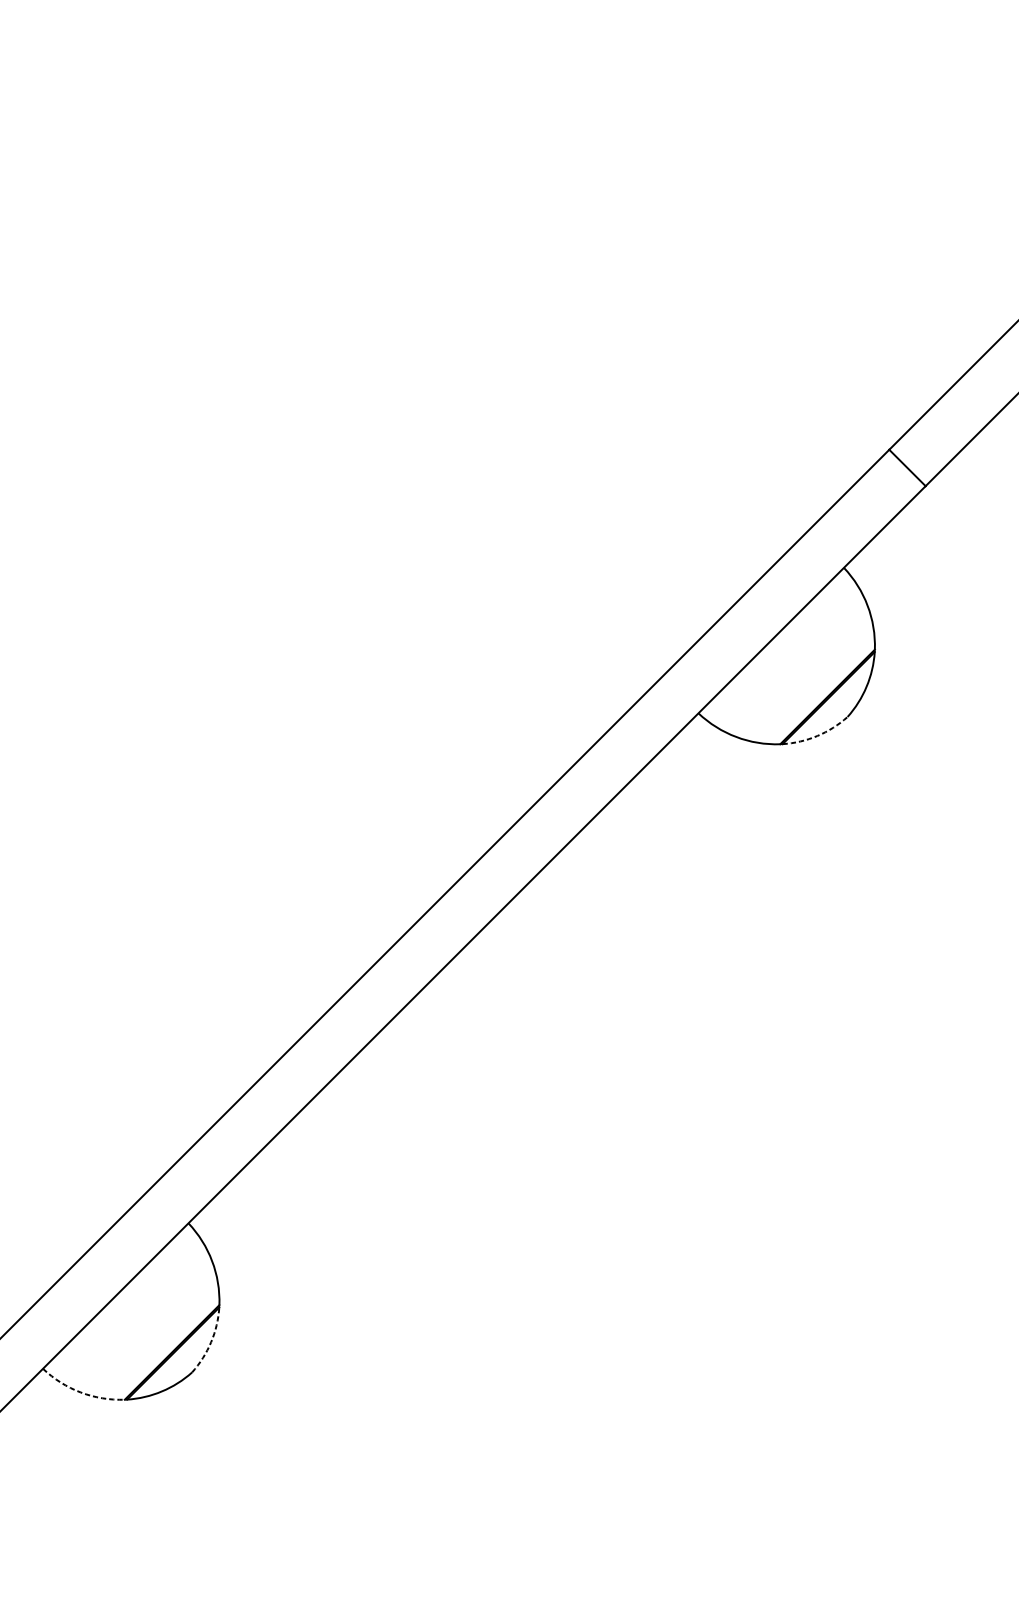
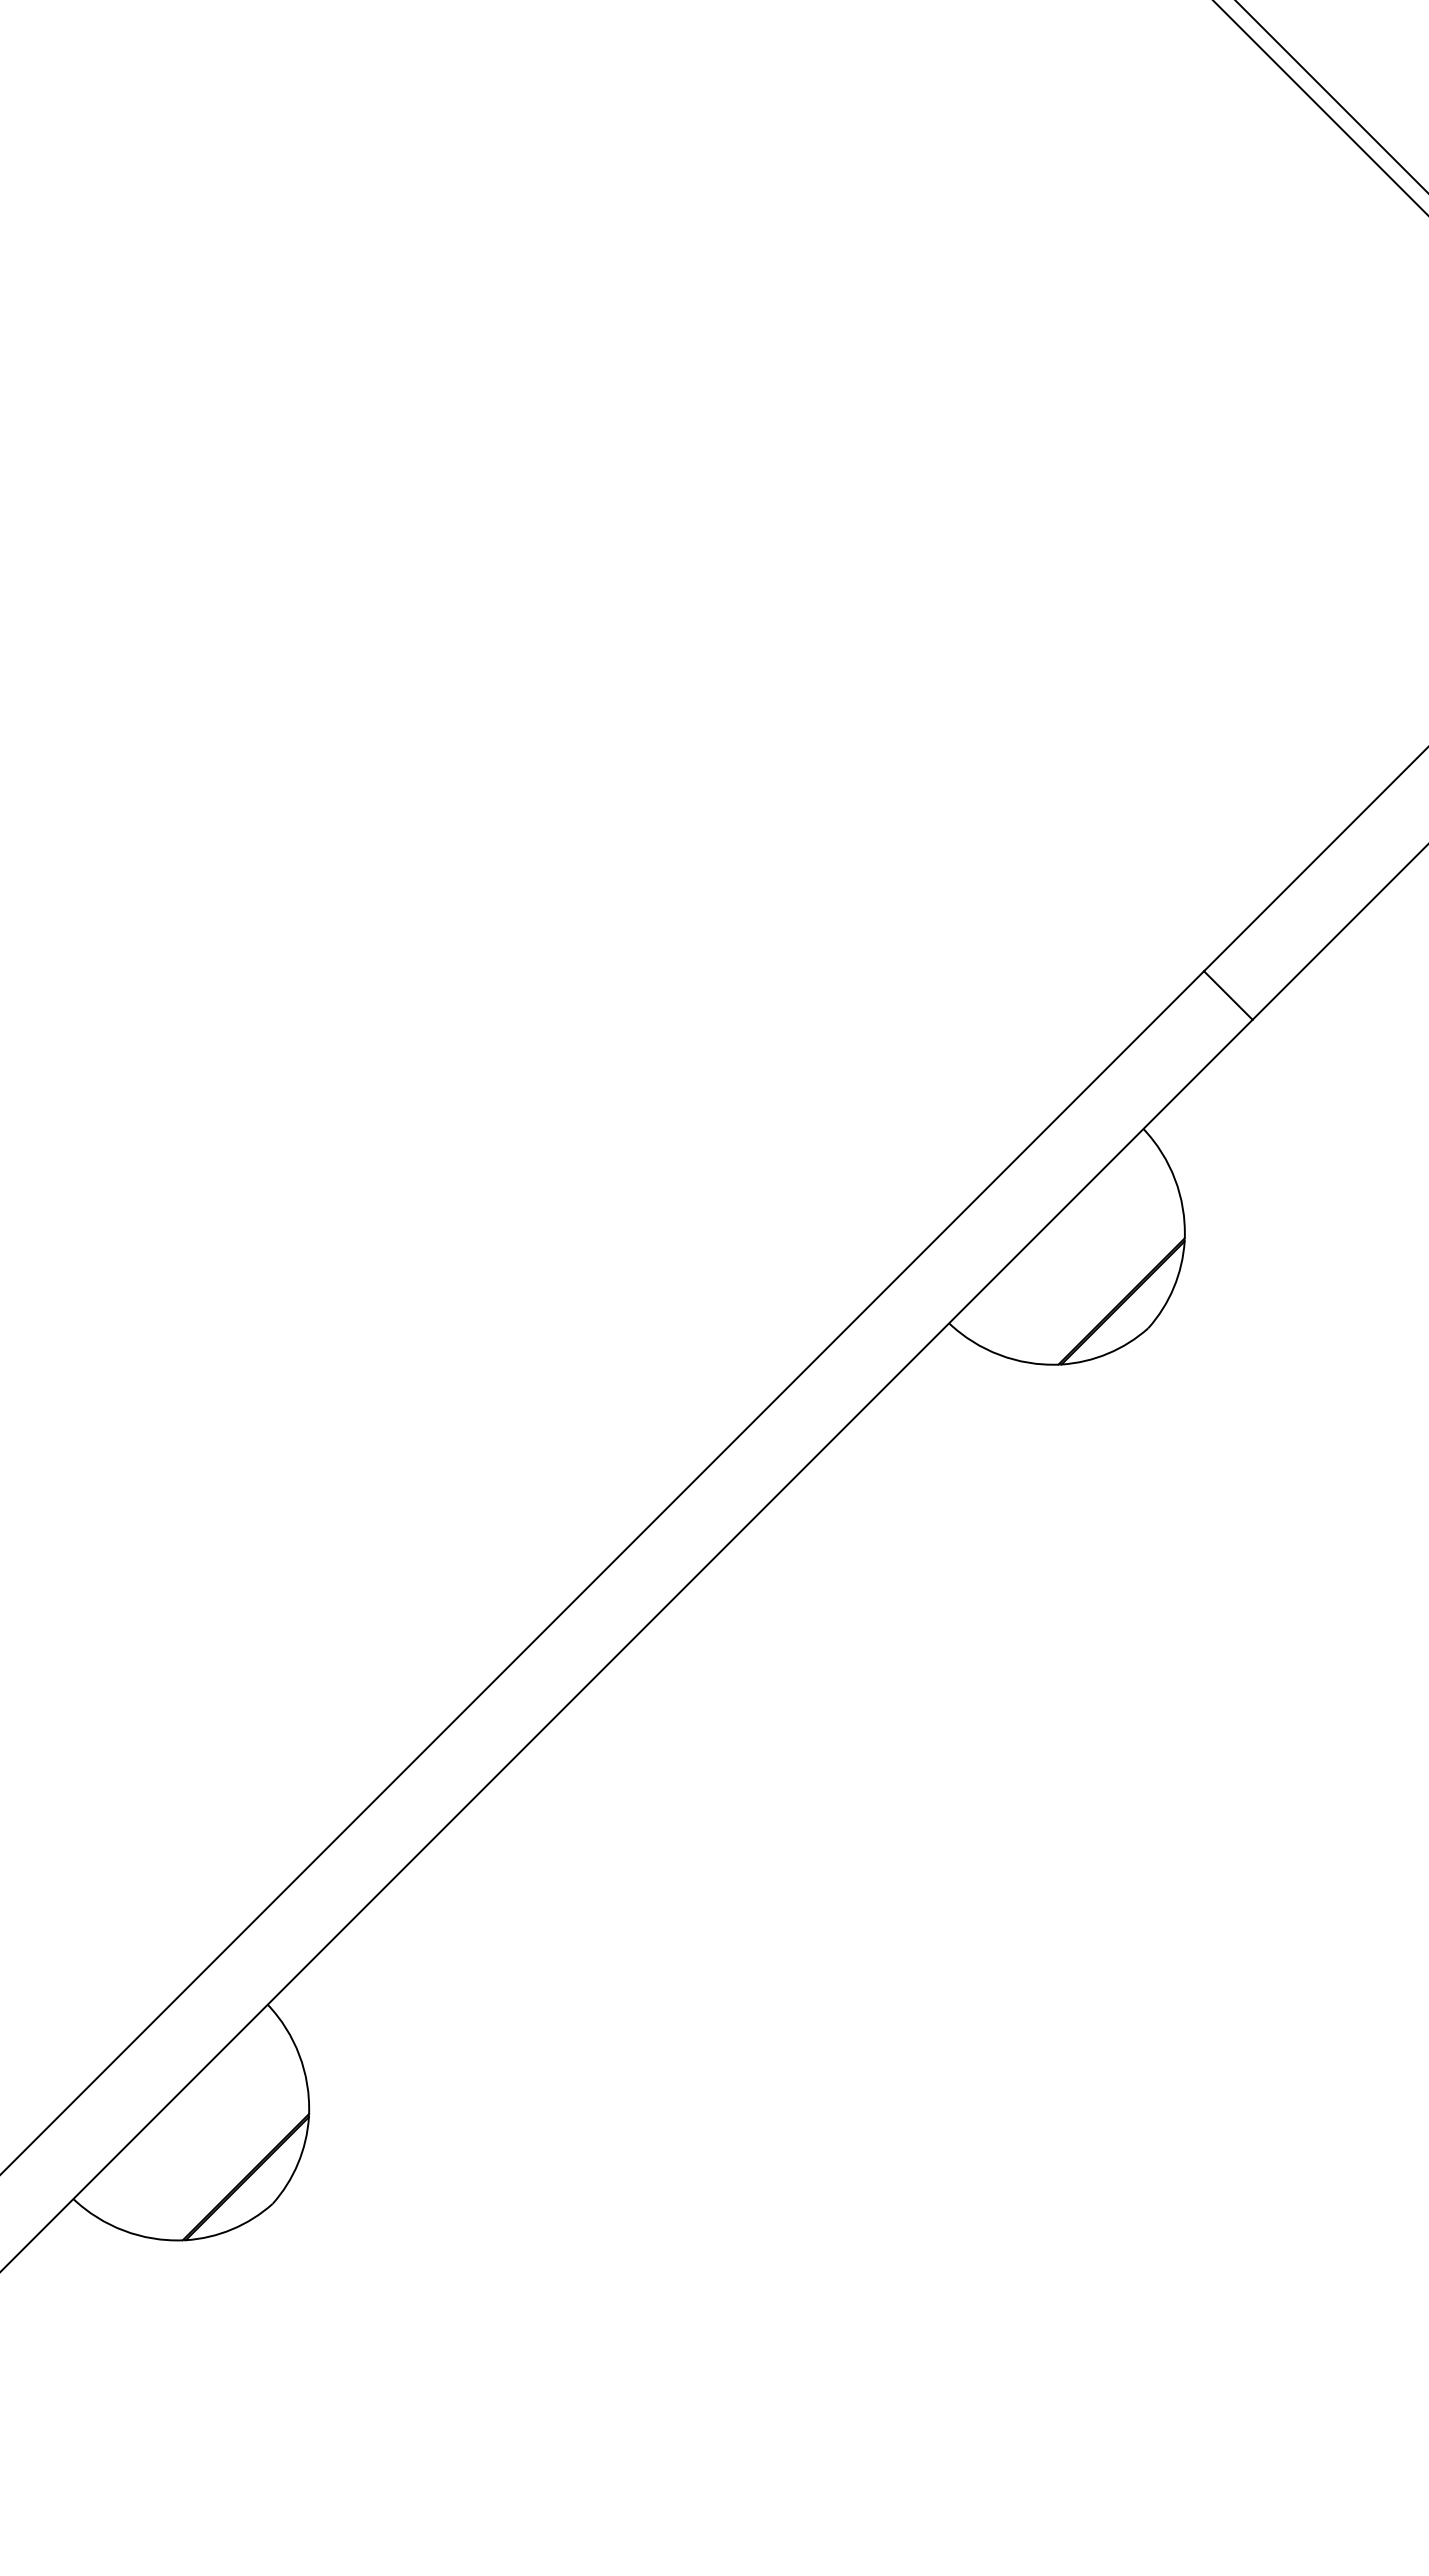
arc: (817, 735) -> (1107, 1353), dashed -> solid
arc: (211, 1342) -> (298, 2163), dashed -> solid
arc: (80, 1392) -> (123, 2230), dashed -> solid

